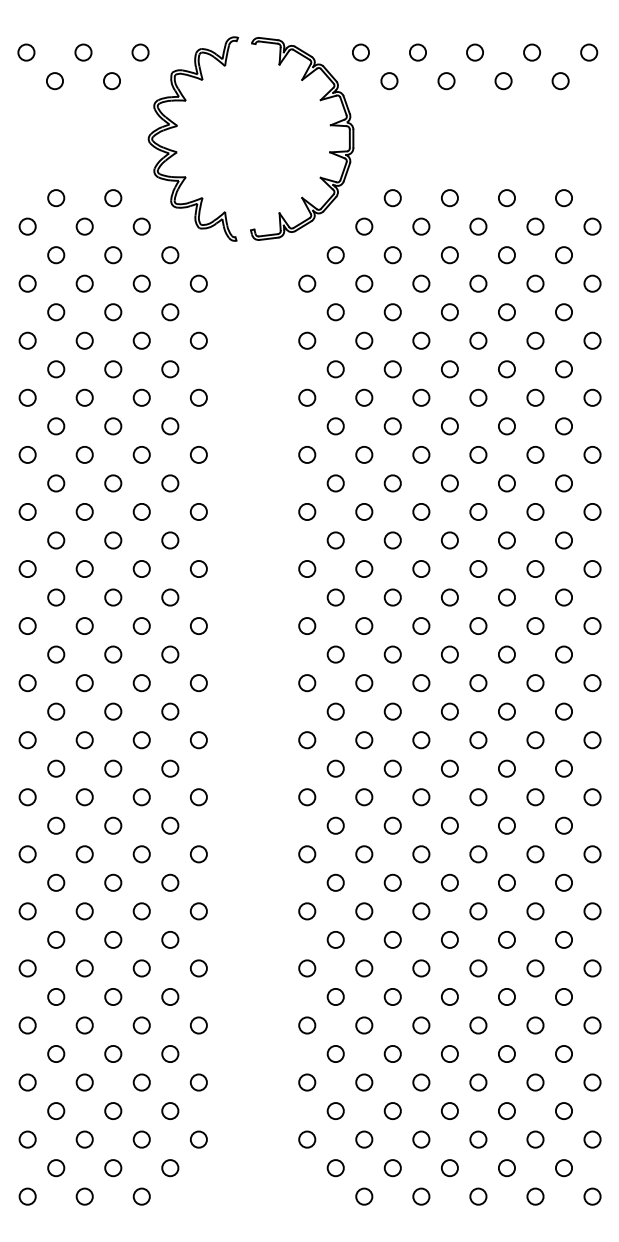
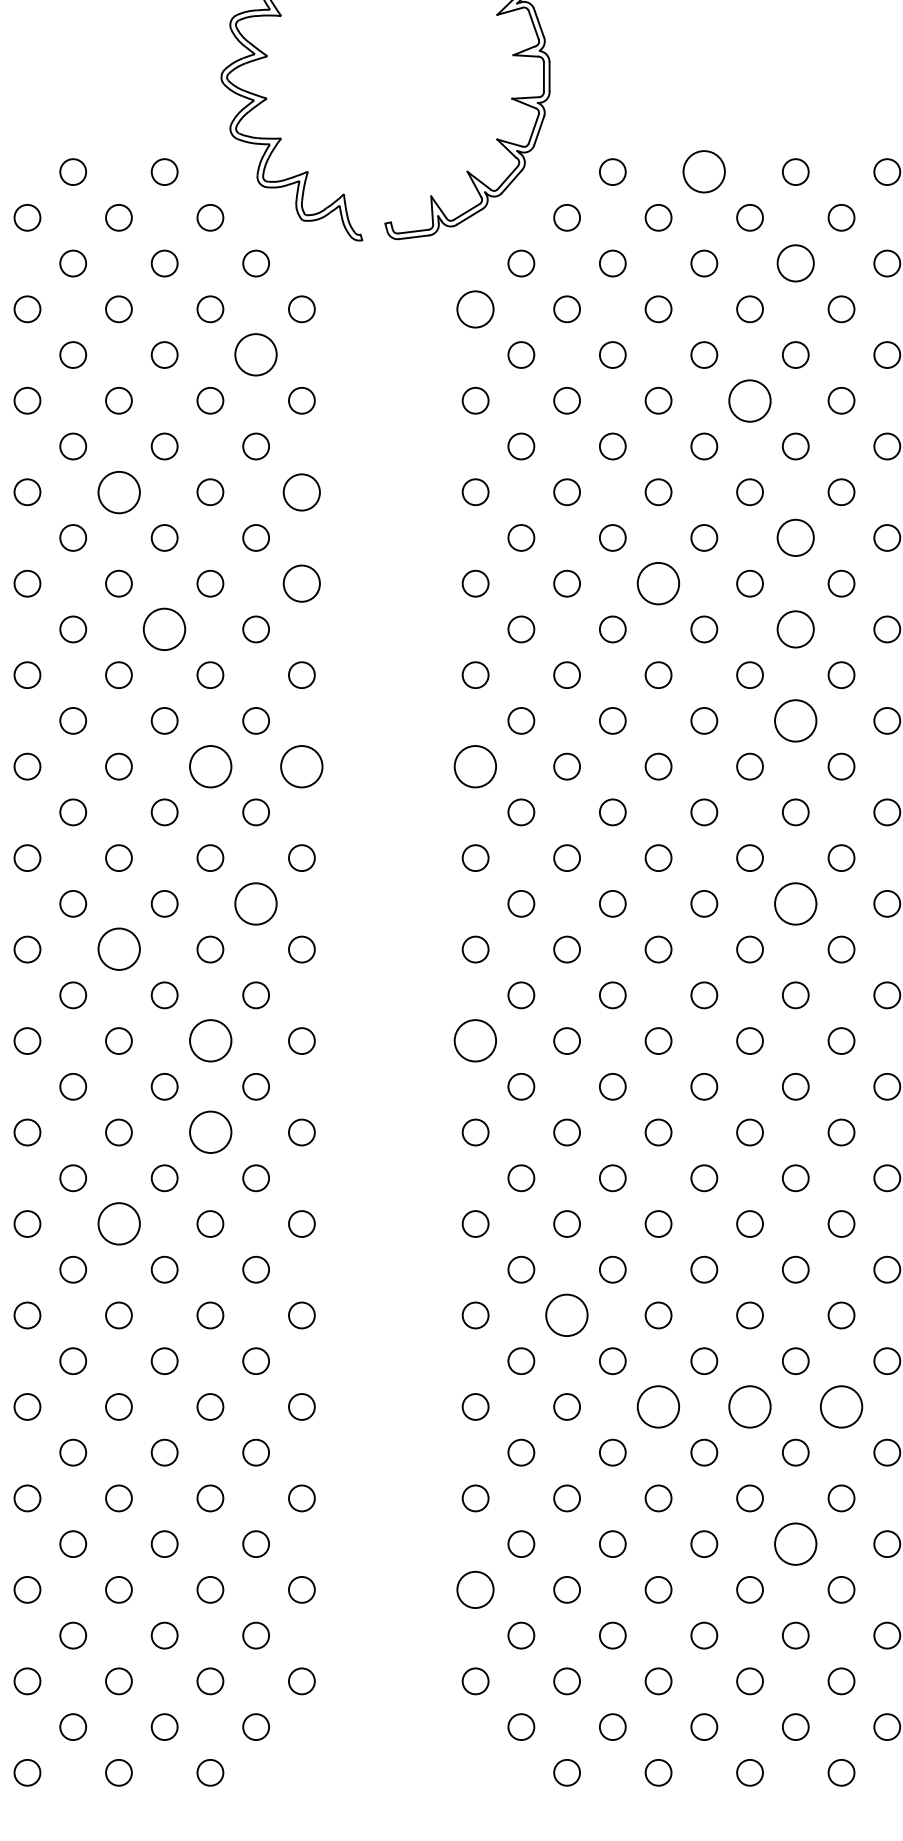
circle: (449, 198) -> (703, 172), size x1.6
circle: (506, 255) -> (795, 264), size x1.4
circle: (307, 283) -> (476, 308), size x1.4
circle: (170, 312) -> (256, 355), size x1.6
circle: (478, 340) -> (750, 400), size x1.6
circle: (84, 397) -> (118, 491), size x1.6
circle: (198, 397) -> (301, 491), size x1.4
circle: (506, 426) -> (795, 538), size x1.4
circle: (198, 454) -> (301, 583), size x1.4
circle: (421, 454) -> (658, 583), size x1.6
circle: (113, 483) -> (165, 629), size x1.6
circle: (506, 483) -> (795, 629), size x1.4
circle: (506, 540) -> (795, 720), size x1.6
circle: (141, 568) -> (209, 765), size x1.6
circle: (198, 568) -> (301, 765), size x1.6
circle: (307, 568) -> (476, 765), size x1.6
circle: (170, 654) -> (256, 903), size x1.6
circle: (506, 654) -> (795, 903), size x1.6
circle: (84, 683) -> (118, 950), size x1.6
circle: (141, 740) -> (209, 1041), size x1.6
circle: (307, 740) -> (476, 1041), size x1.6
circle: (141, 797) -> (209, 1132), size x1.6
circle: (84, 854) -> (118, 1224), size x1.6
circle: (364, 911) -> (567, 1315), size x1.6
circle: (421, 968) -> (658, 1407), size x1.6
circle: (478, 968) -> (750, 1407), size x1.6
circle: (535, 968) -> (841, 1407), size x1.6
circle: (506, 1053) -> (795, 1543), size x1.6
circle: (307, 1082) -> (476, 1589), size x1.4

